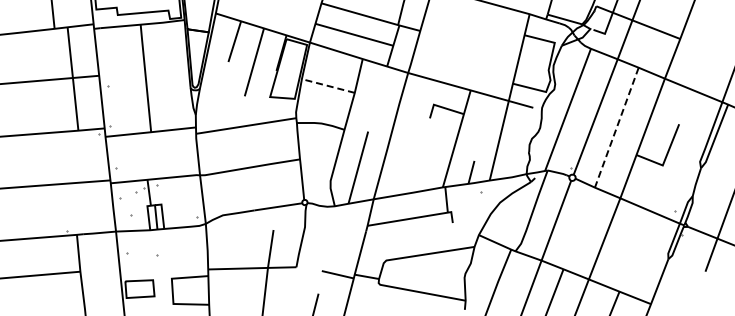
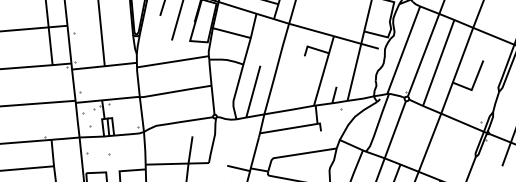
line: (327, 85) -> (231, 32), dashed -> solid
line: (616, 127) -> (438, 62), dashed -> solid

